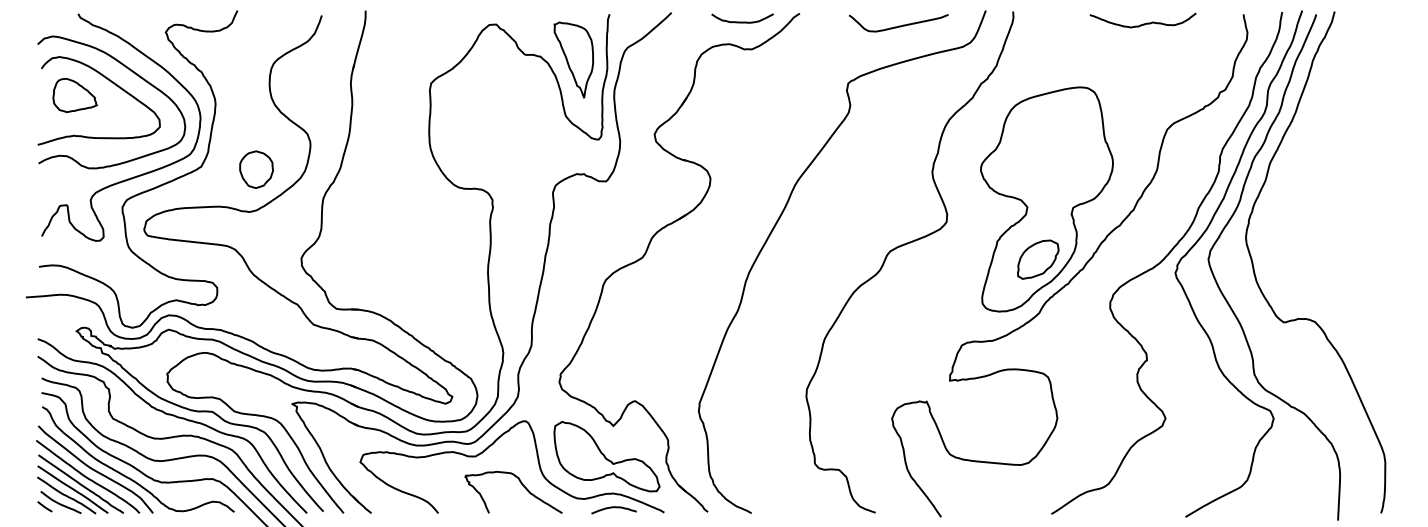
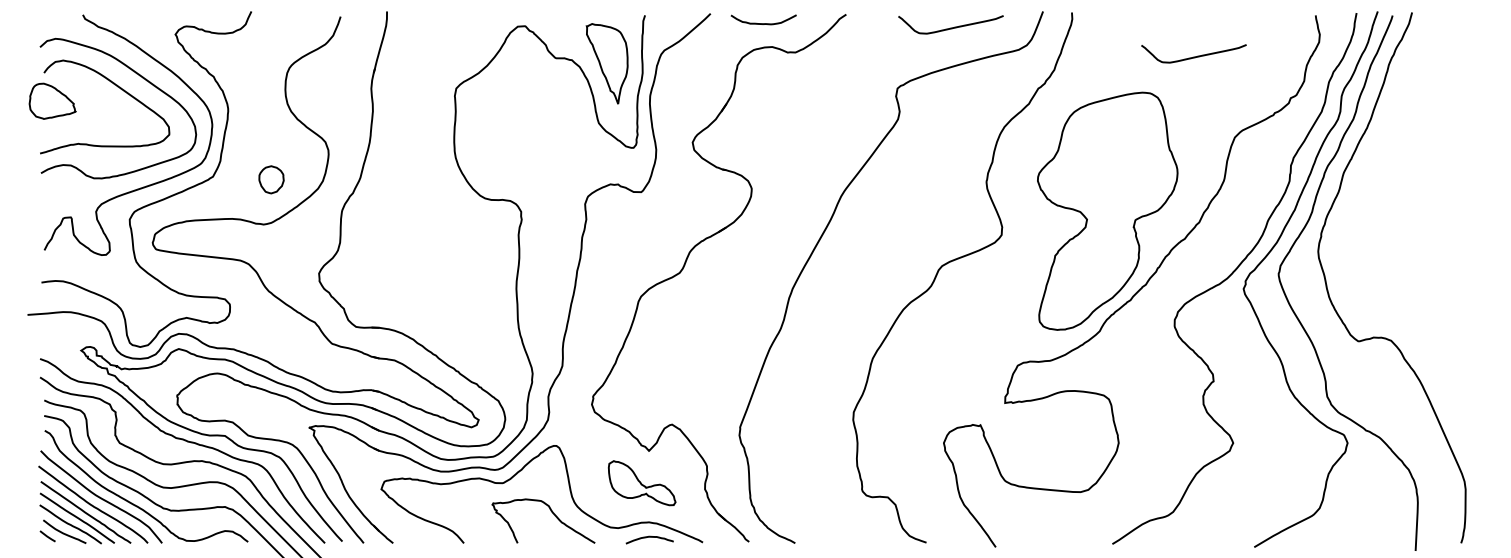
curve: (742, 21) -> (763, 23), moved
curve: (1145, 22) -> (1211, 24), removed
curve: (1128, 53) -> (1193, 56), added
part: (74, 94) -> (52, 100), moved
part: (256, 169) -> (271, 179), size x0.7
part: (1038, 259) -> (1098, 274), removed
part: (606, 455) -> (641, 482), size x0.6

